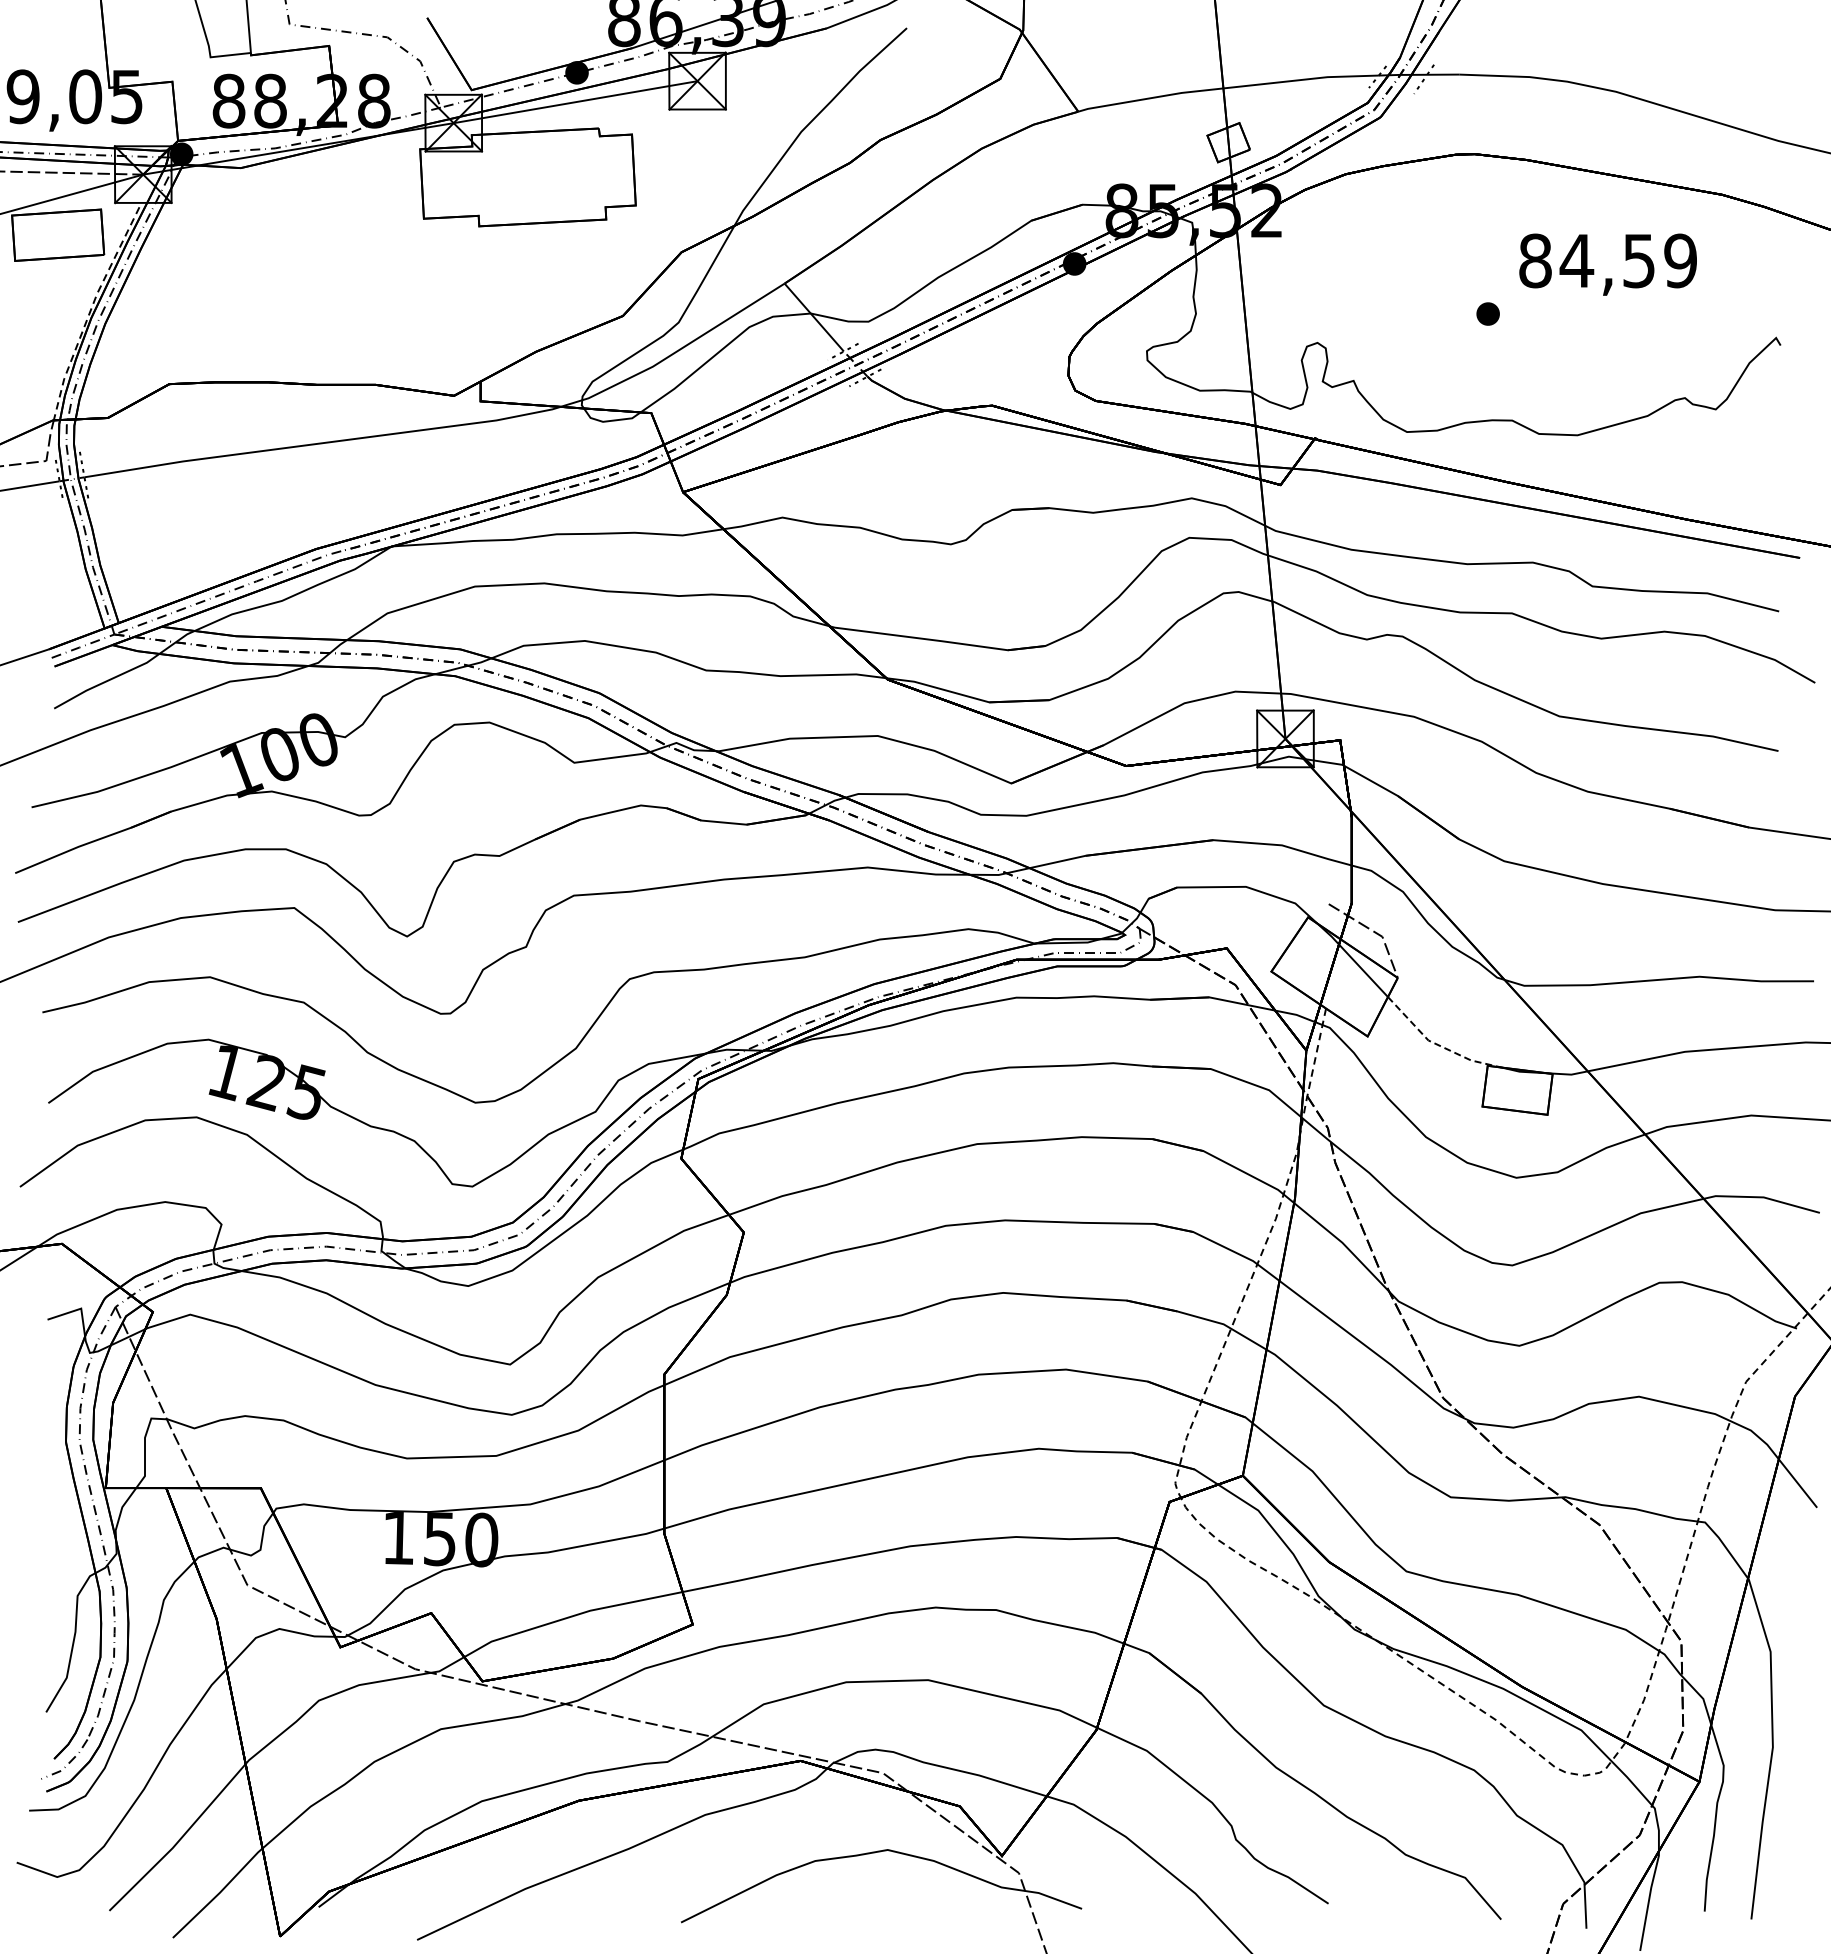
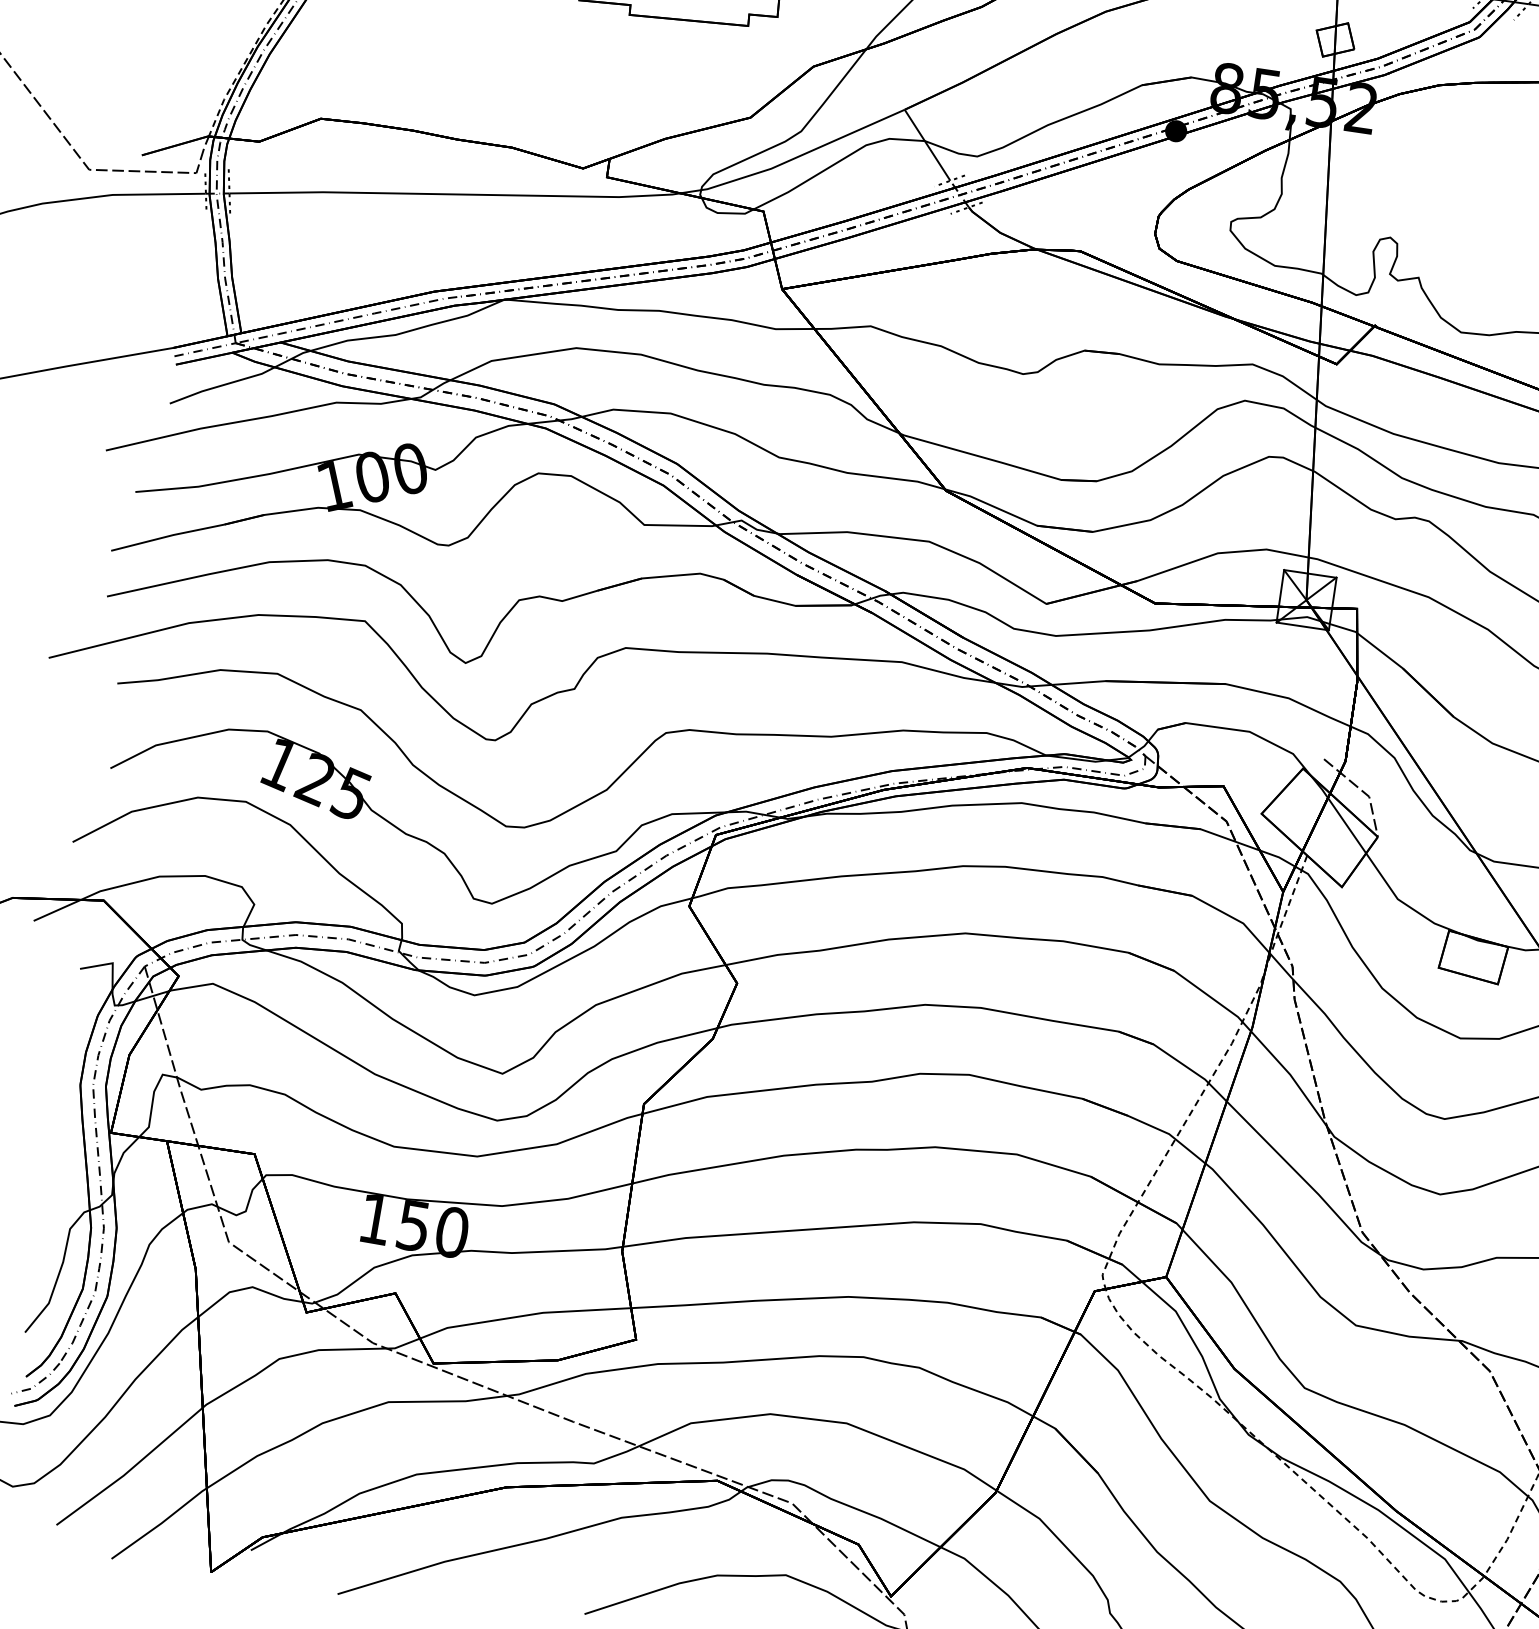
line: (1437, 1044) -> (1405, 904), dashed -> solid

